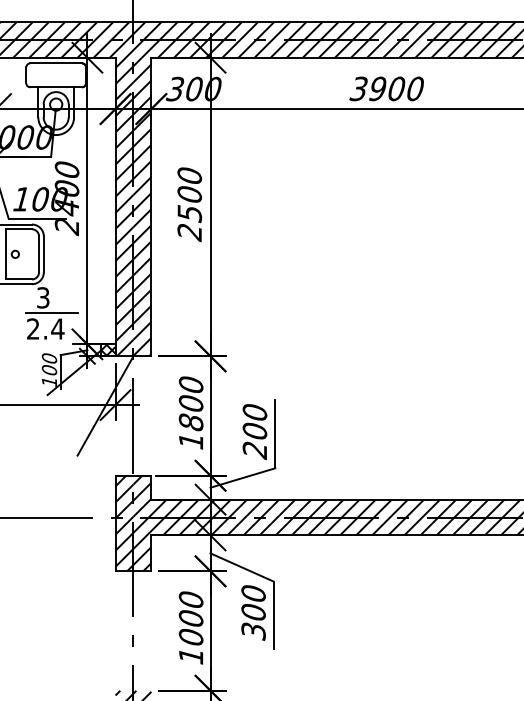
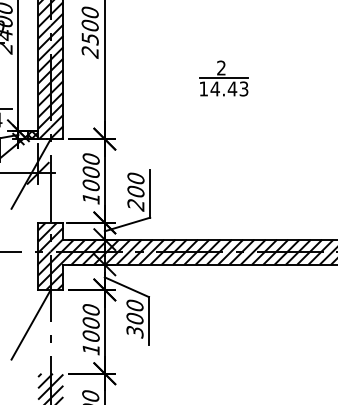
part: (380, 269) -> (224, 78), added
text: (191, 422) -> (91, 185), 1800 -> 1000
line: (105, 620) -> (31, 324), added

